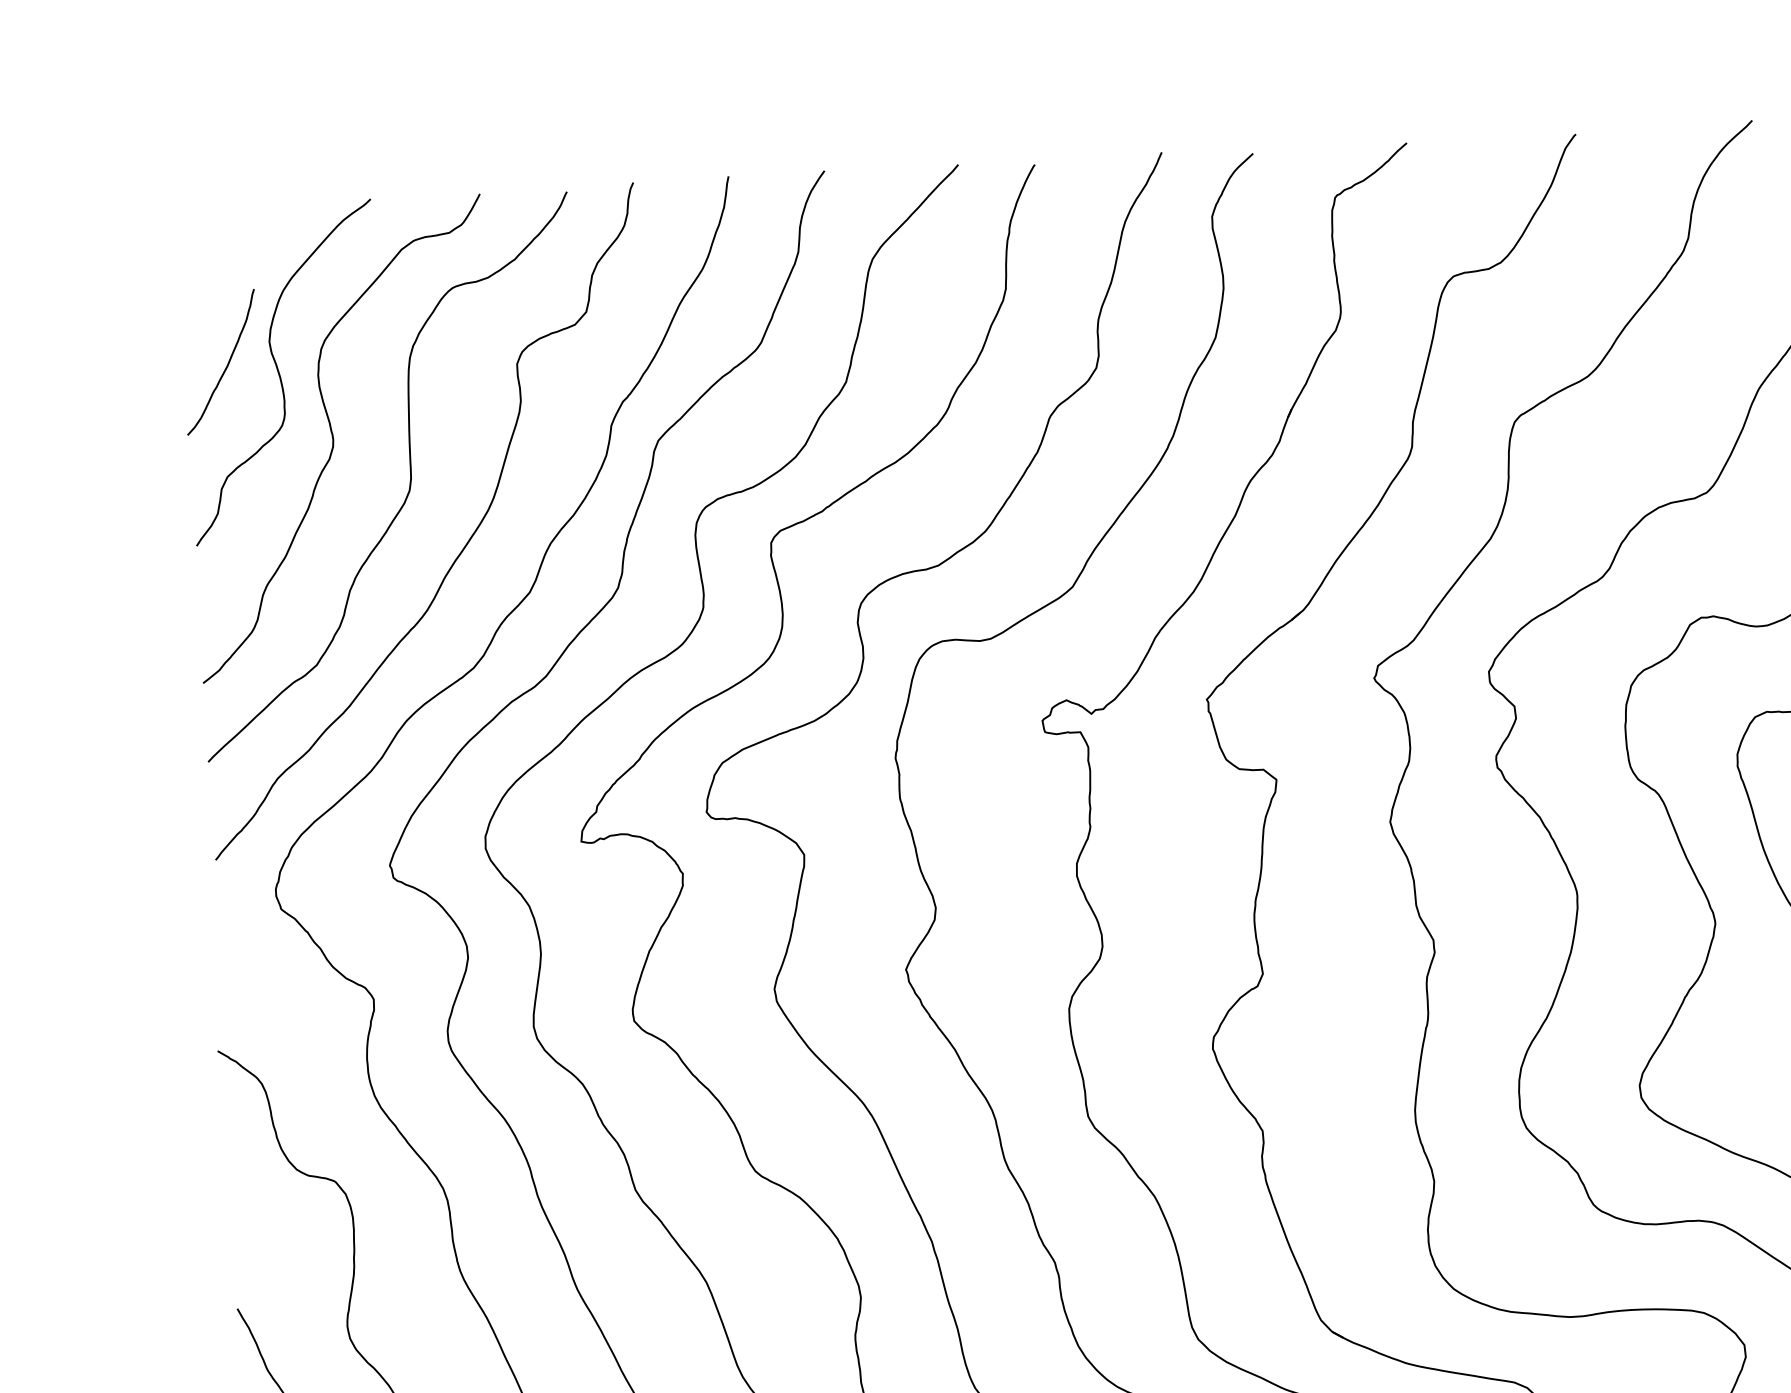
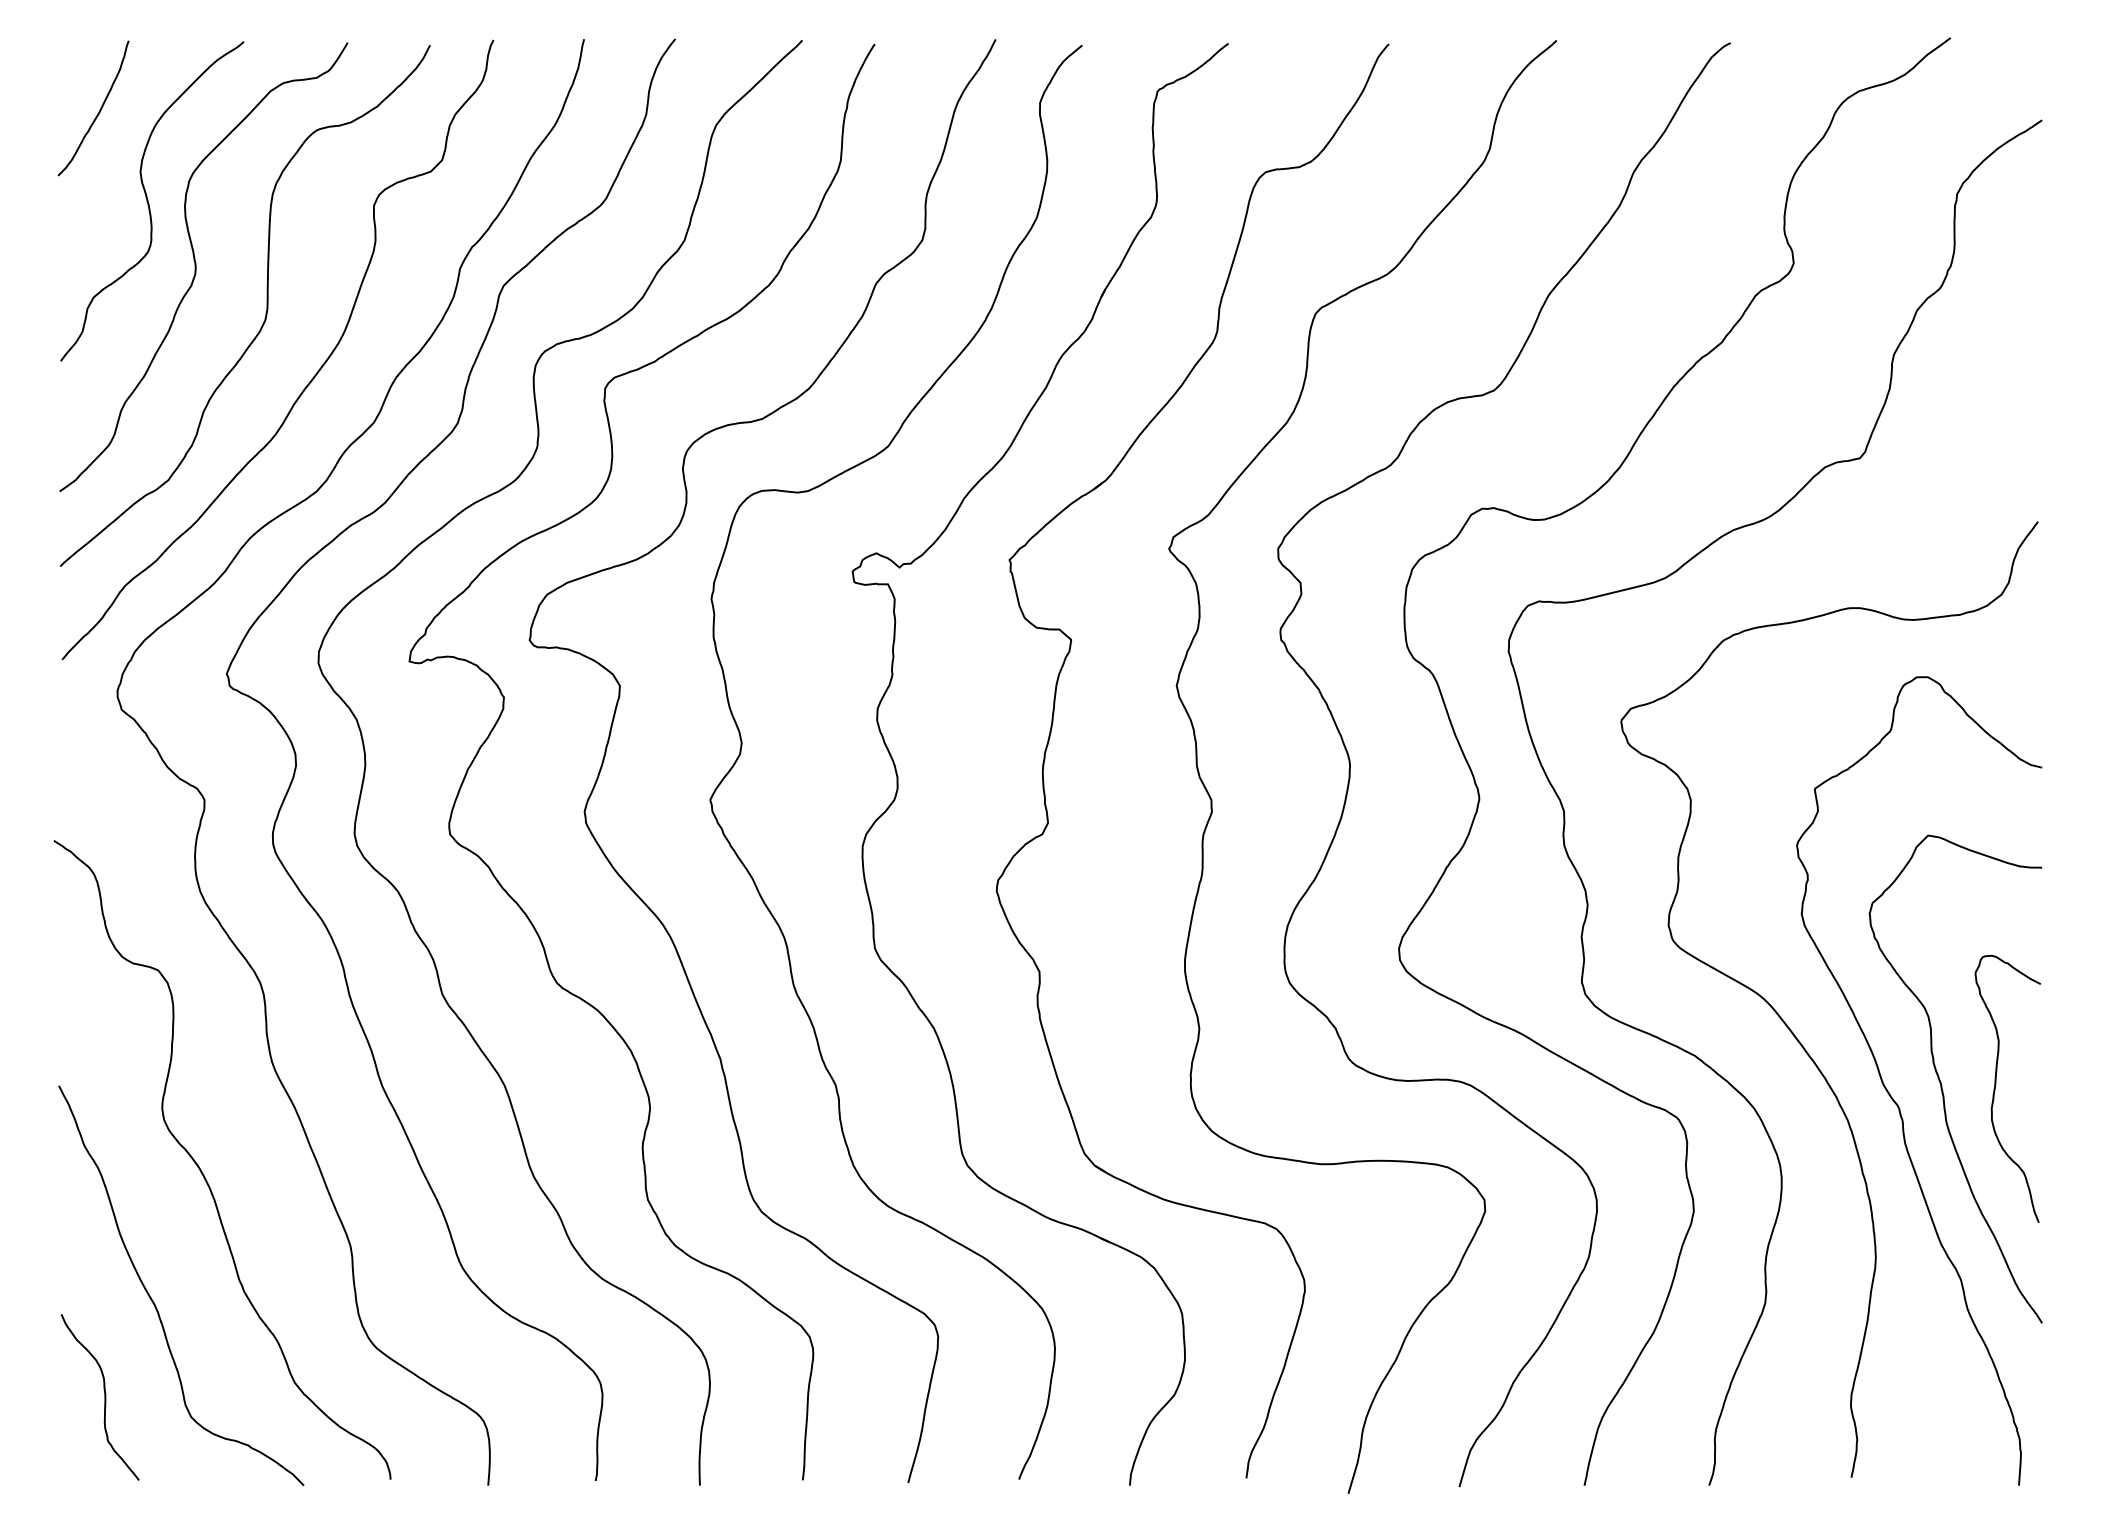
curve: (227, 363) -> (99, 109), moved

